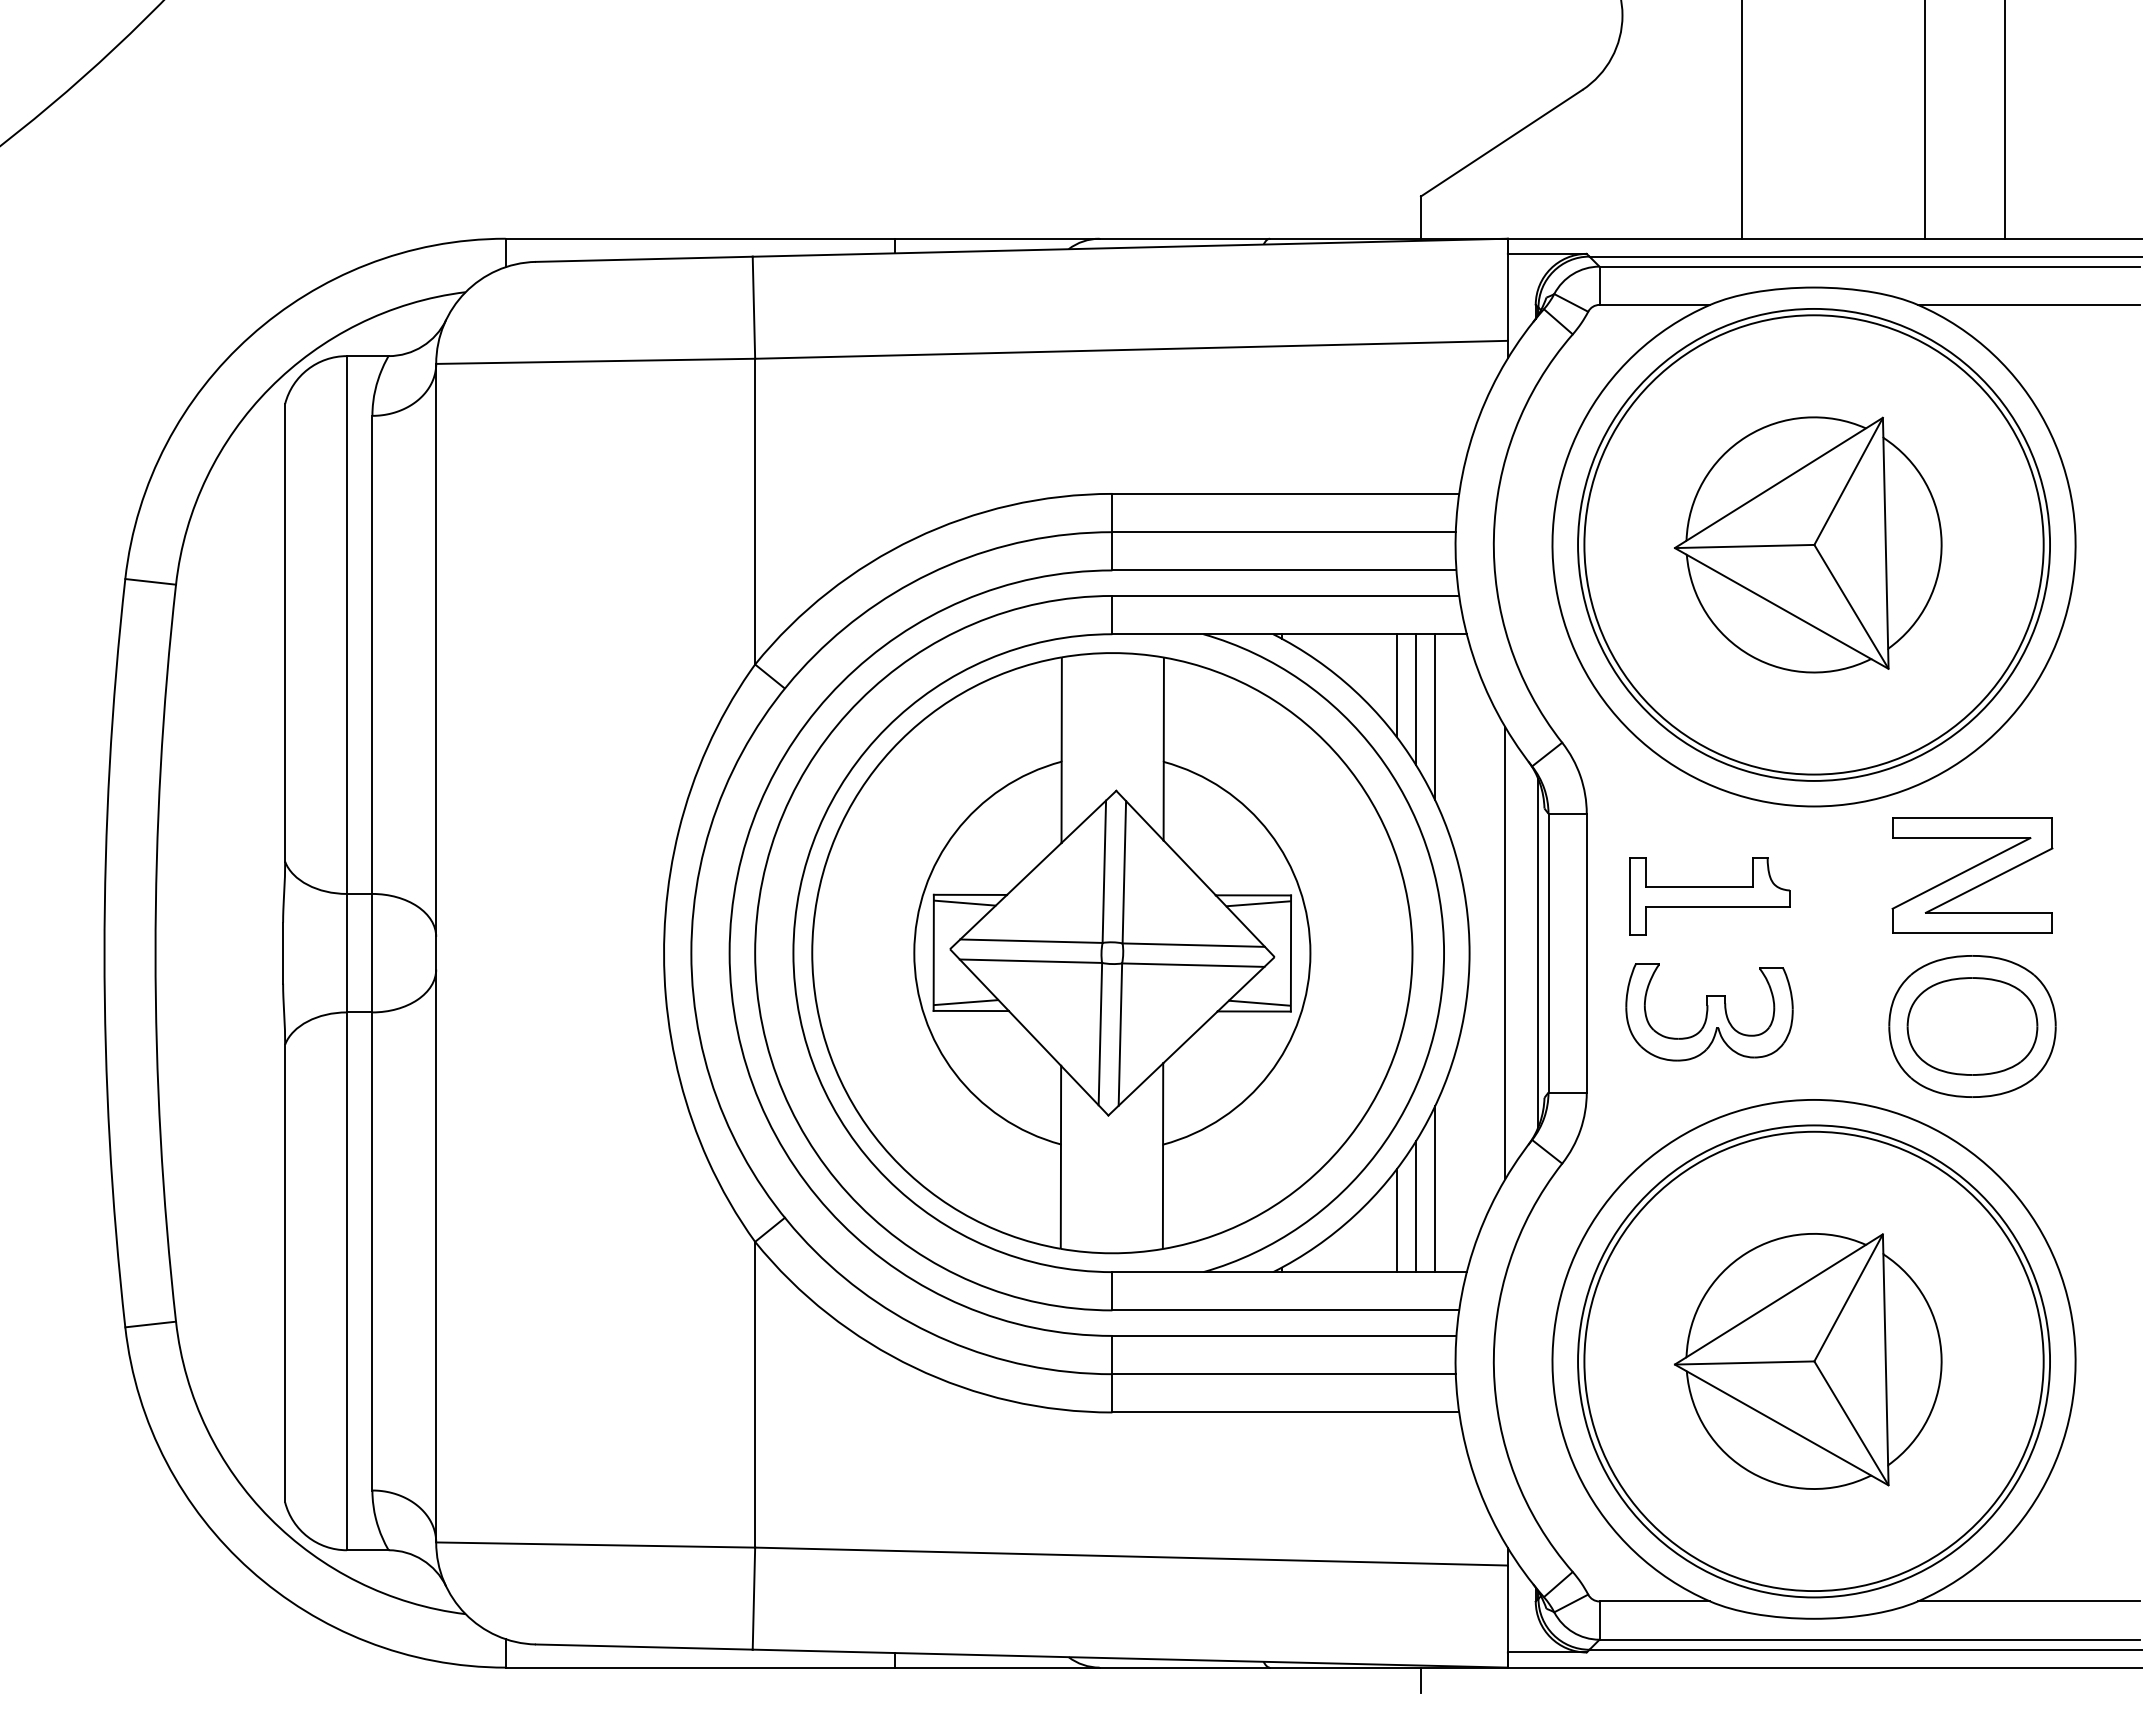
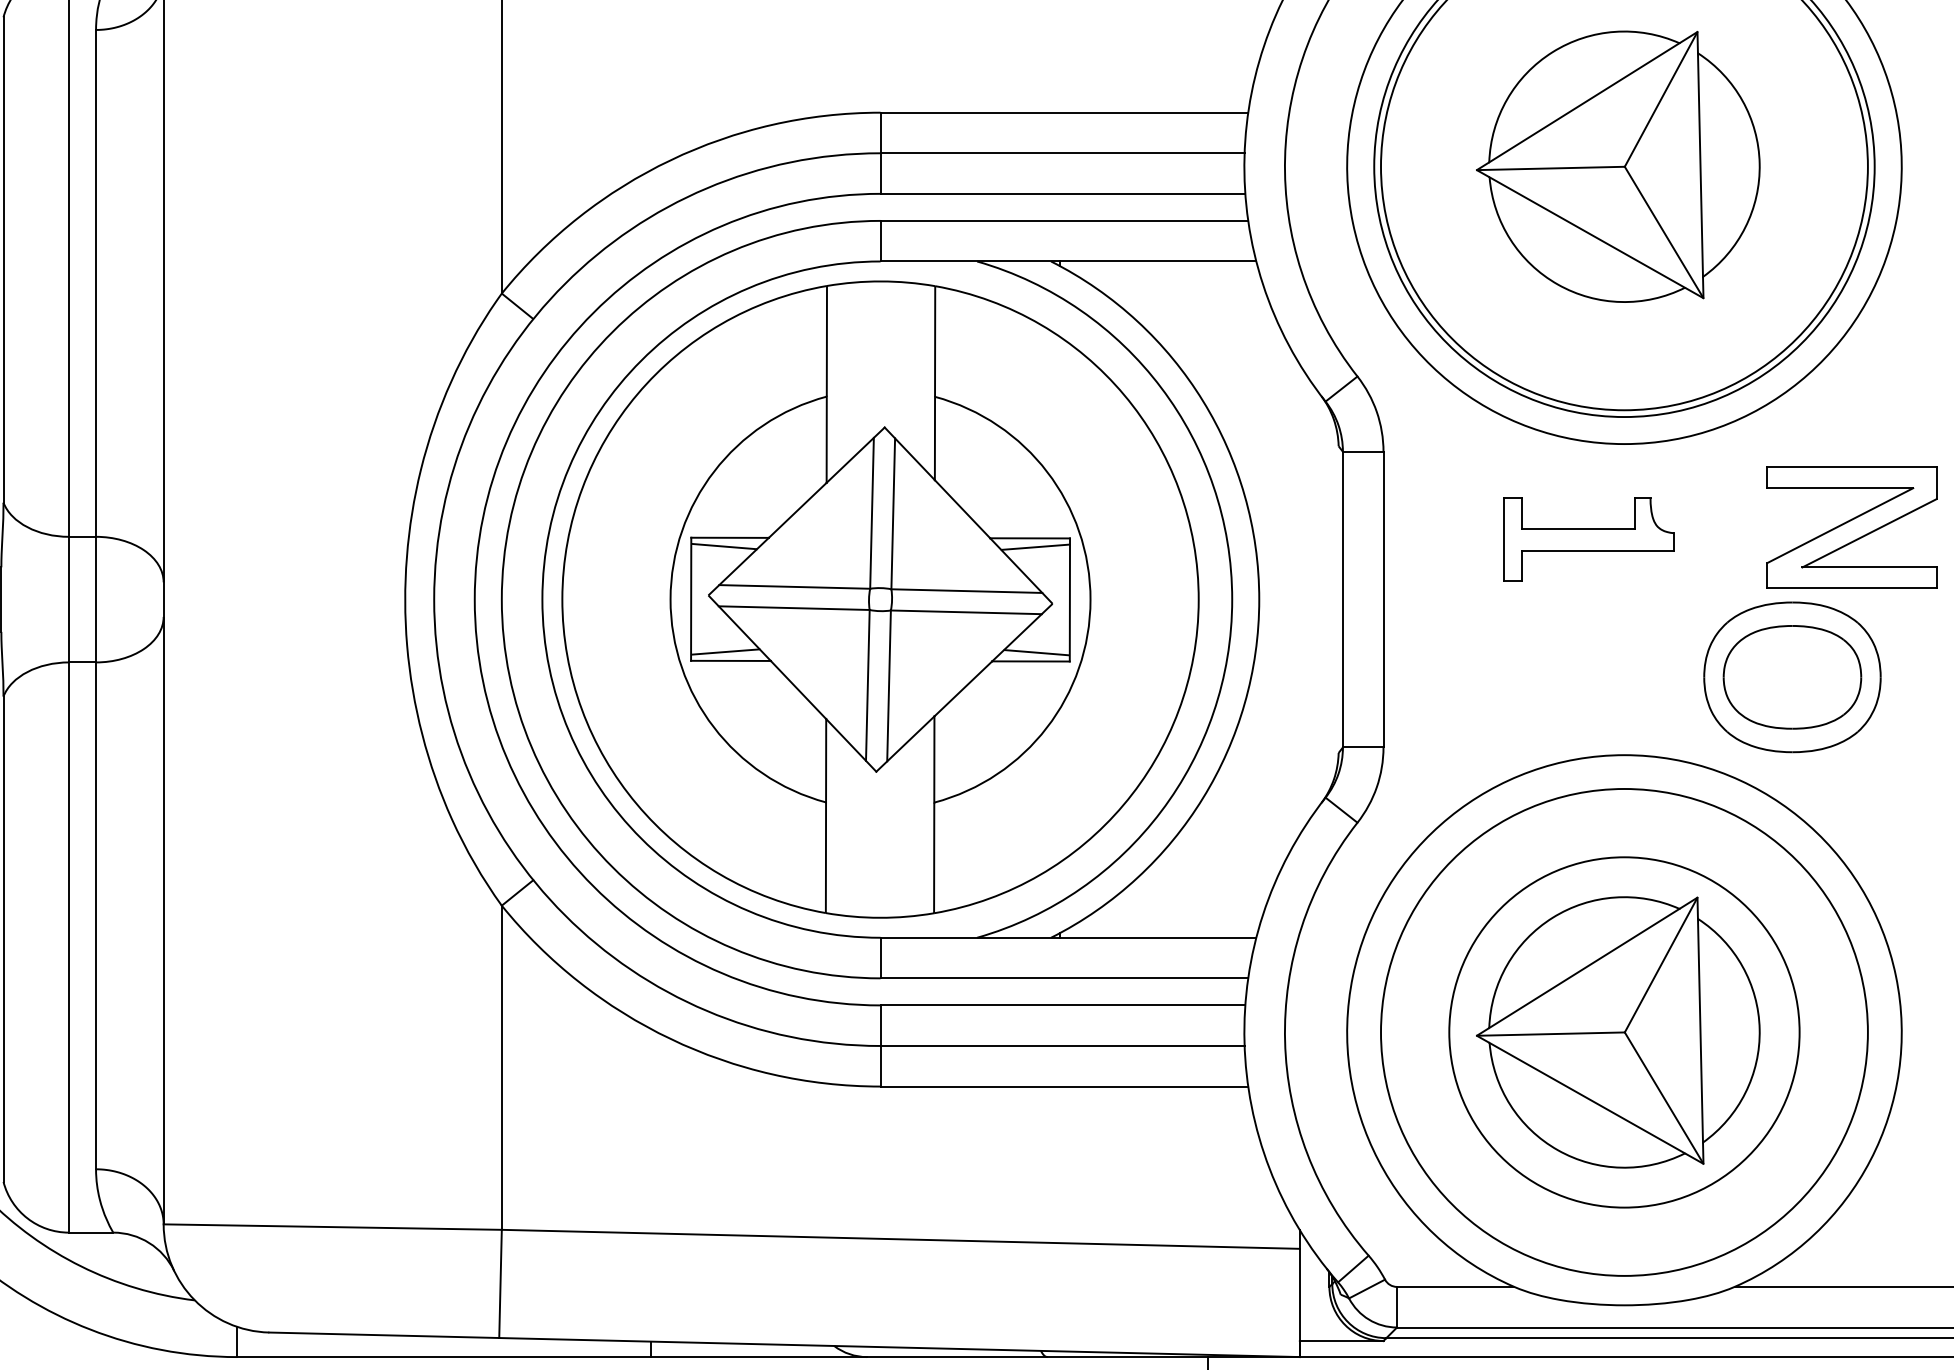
line: (1396, 685) -> (1181, 315), removed
line: (1416, 699) -> (1202, 330), removed
line: (1435, 717) -> (1223, 349), removed
part: (1972, 875) -> (1851, 527), moved
part: (1709, 896) -> (1588, 539), moved
line: (1538, 952) -> (1332, 598), removed
line: (1505, 953) -> (1297, 599), removed
part: (1709, 1012) -> (1513, 662), removed
line: (1435, 1189) -> (1223, 850), removed
line: (1416, 1206) -> (1202, 868), removed
line: (1396, 1220) -> (1181, 883), removed
circle: (1814, 1361) -> (1624, 1032), size x0.7

